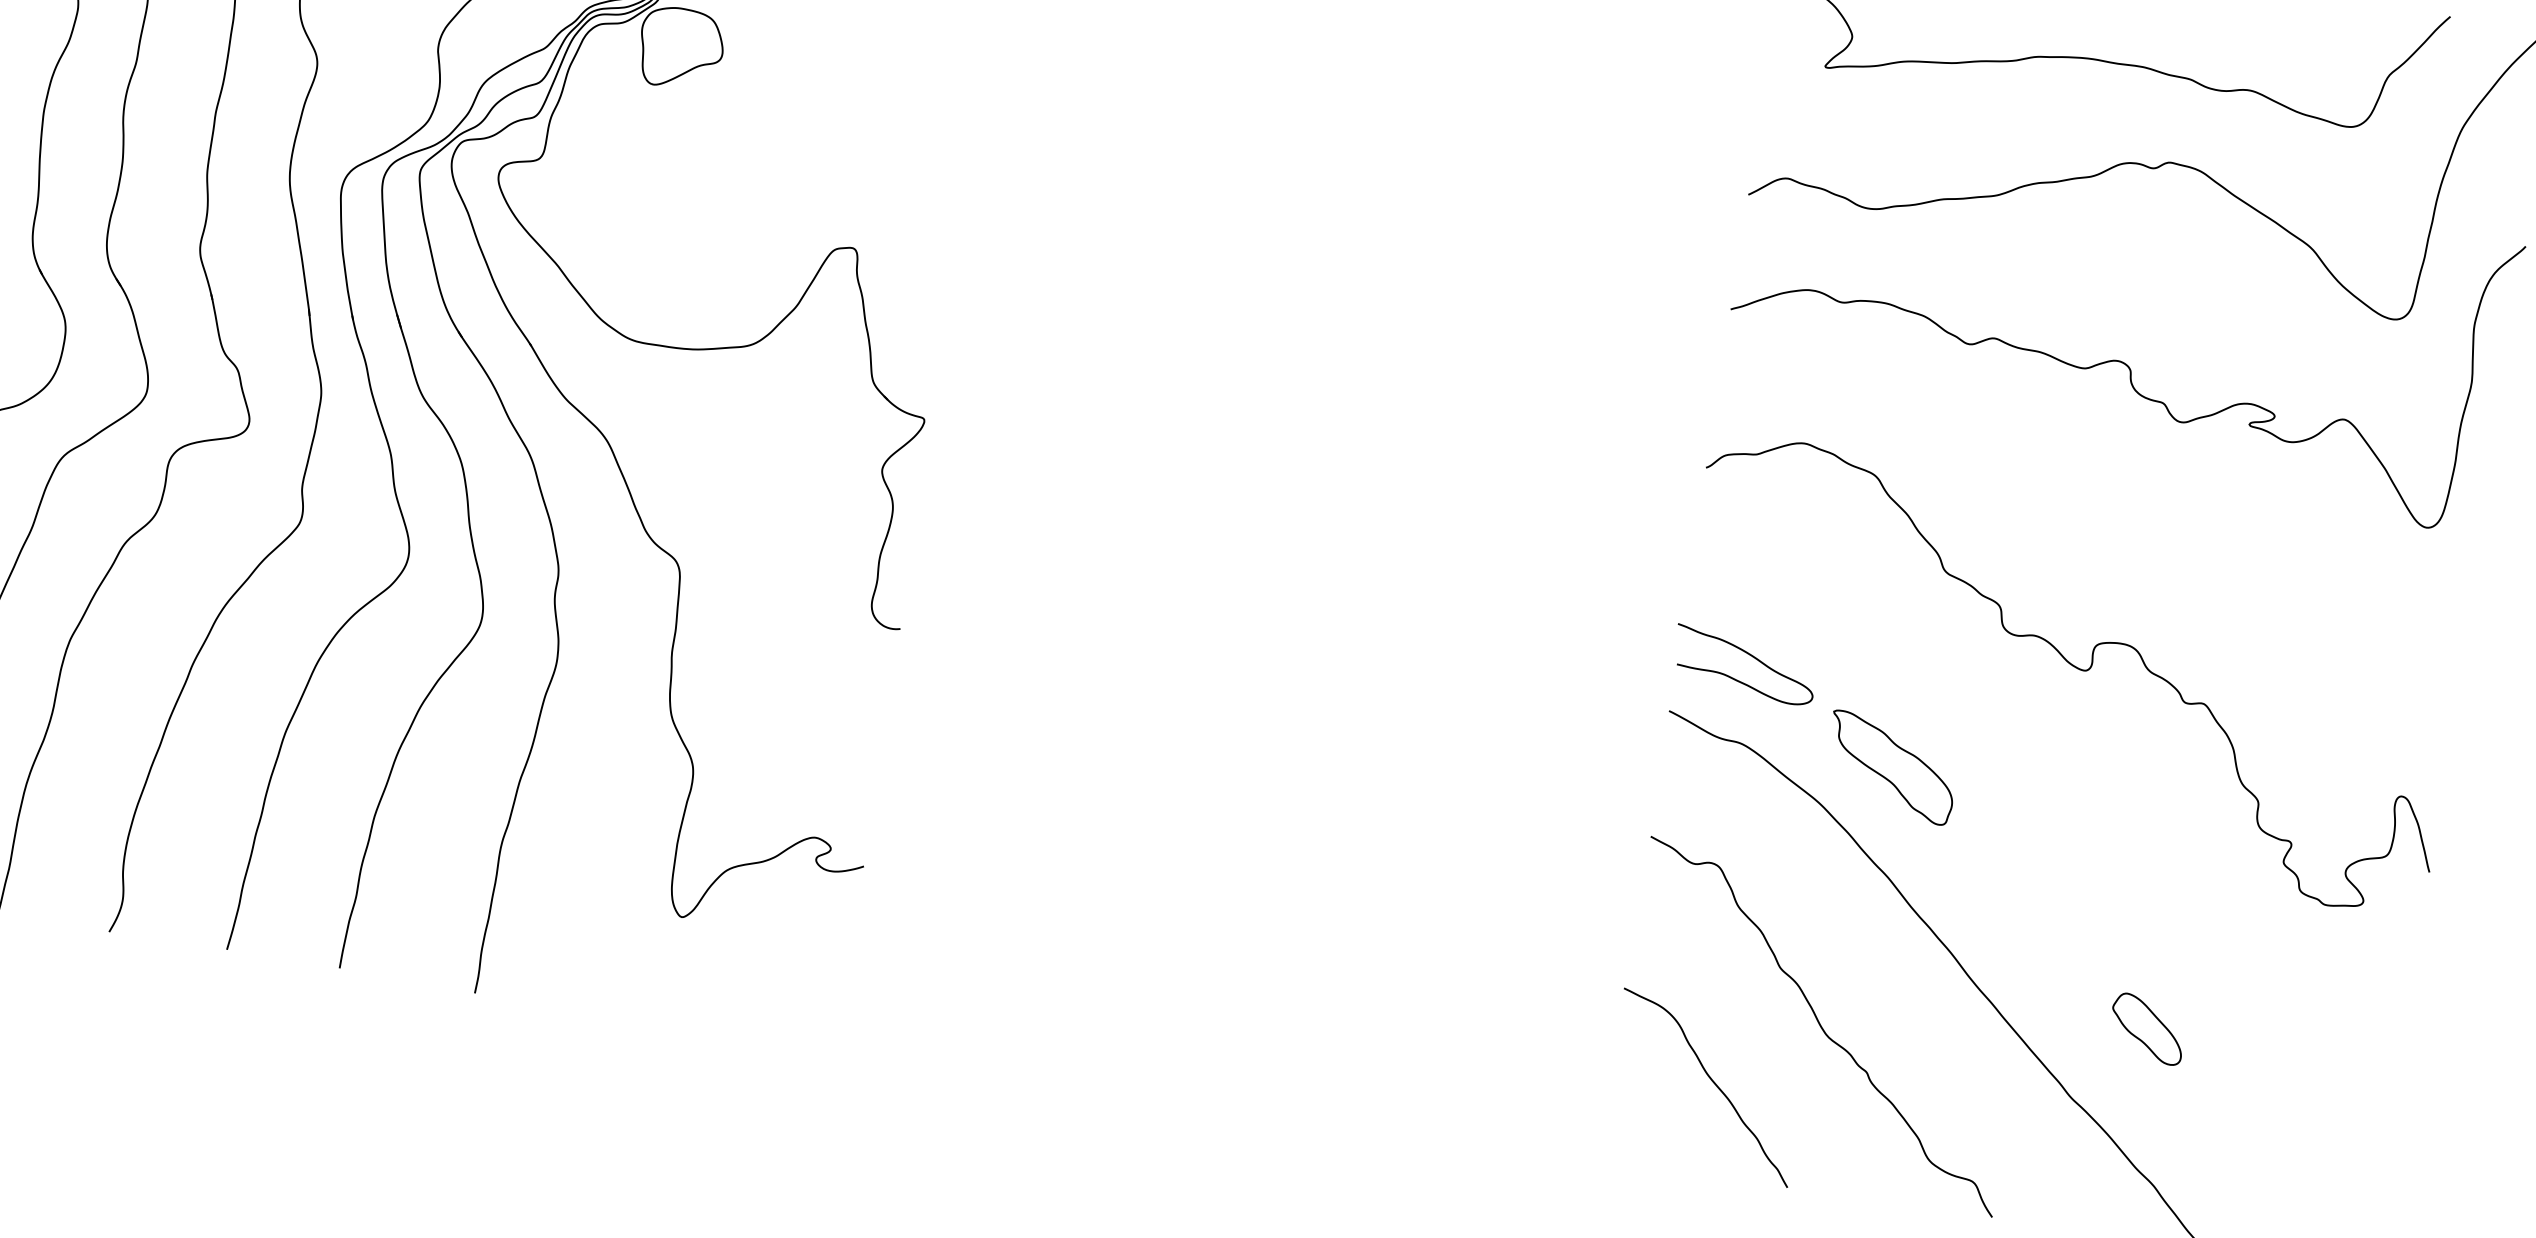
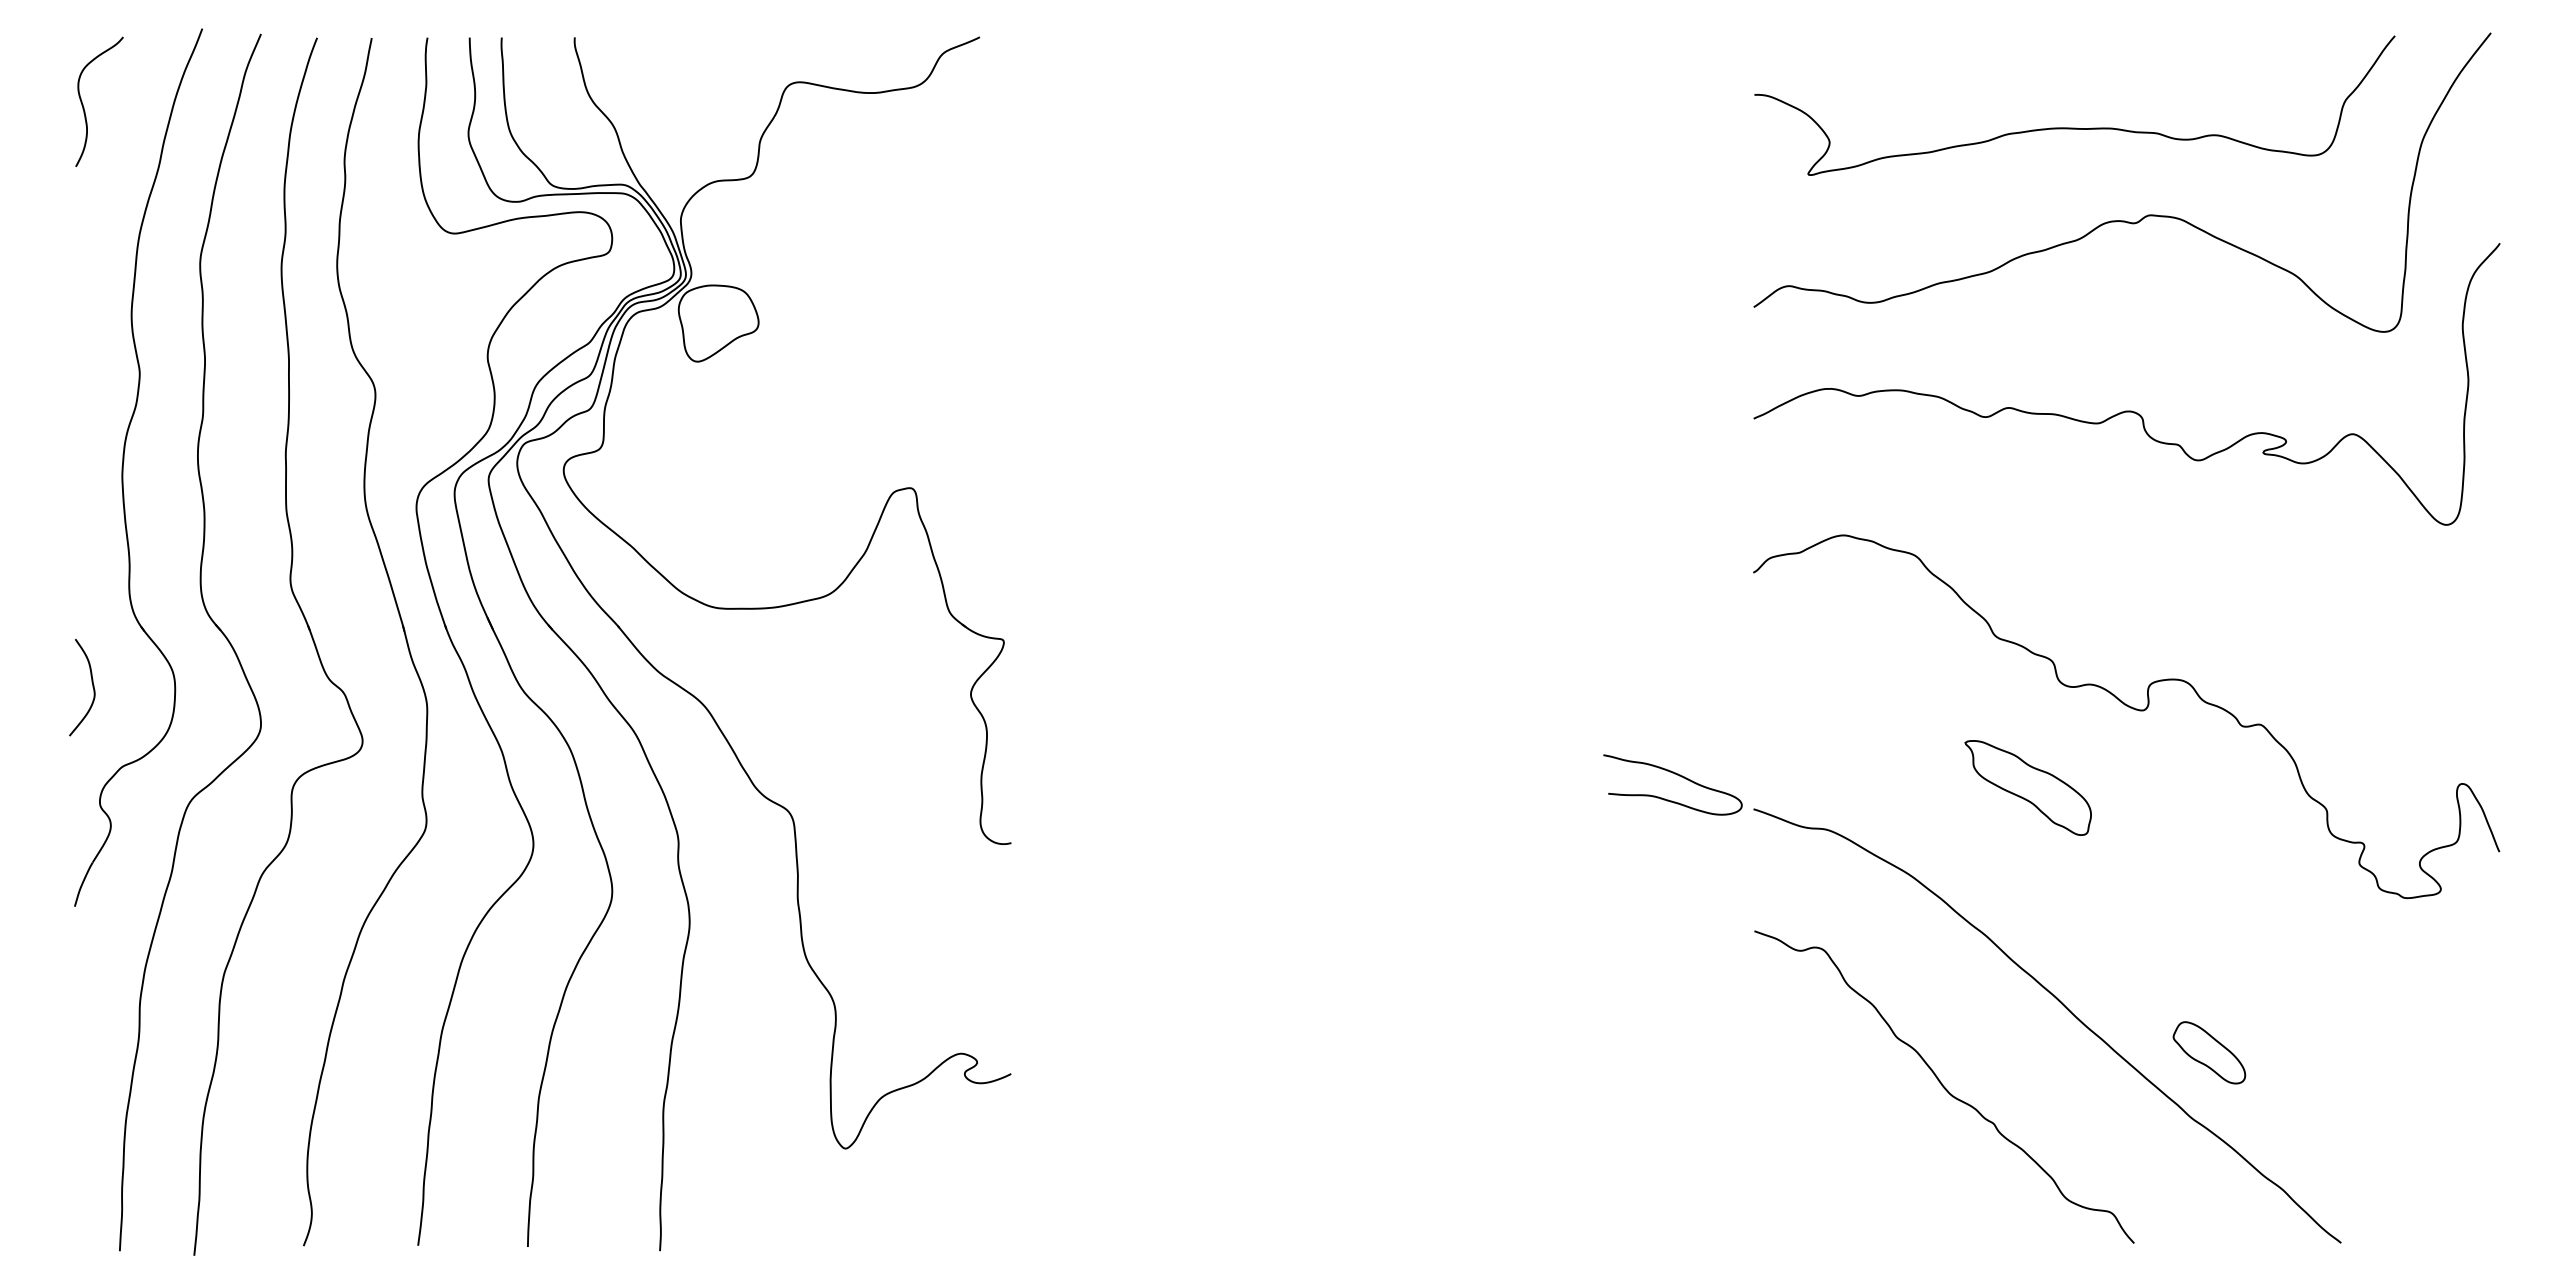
curve: (1748, 654) -> (1674, 774), moved
part: (1890, 767) -> (2027, 787), moved
part: (2147, 1028) -> (2209, 1052), moved
curve: (1712, 1082) -> (1848, 1155), removed

